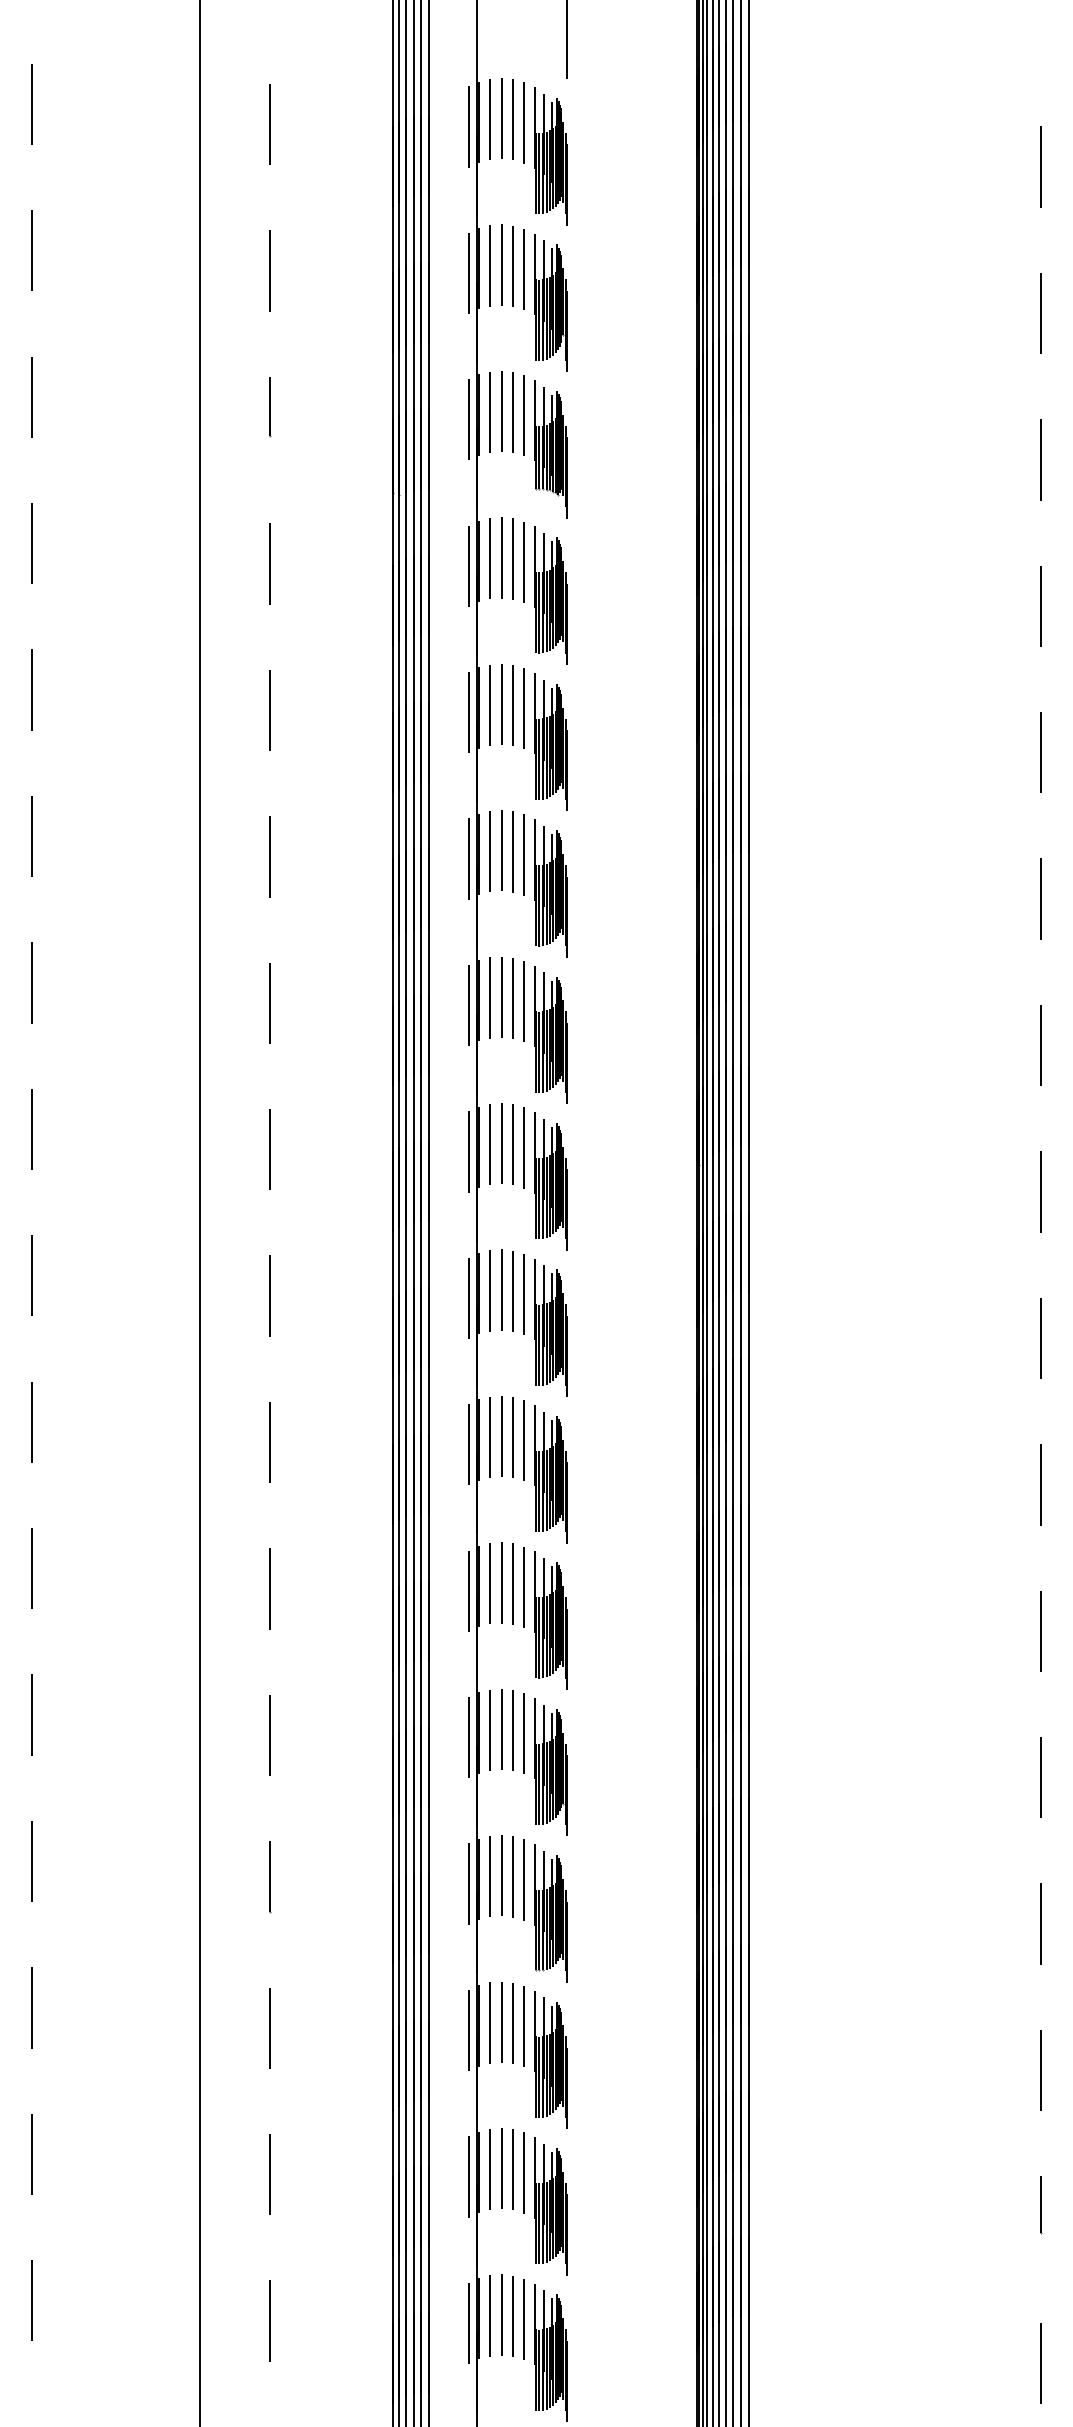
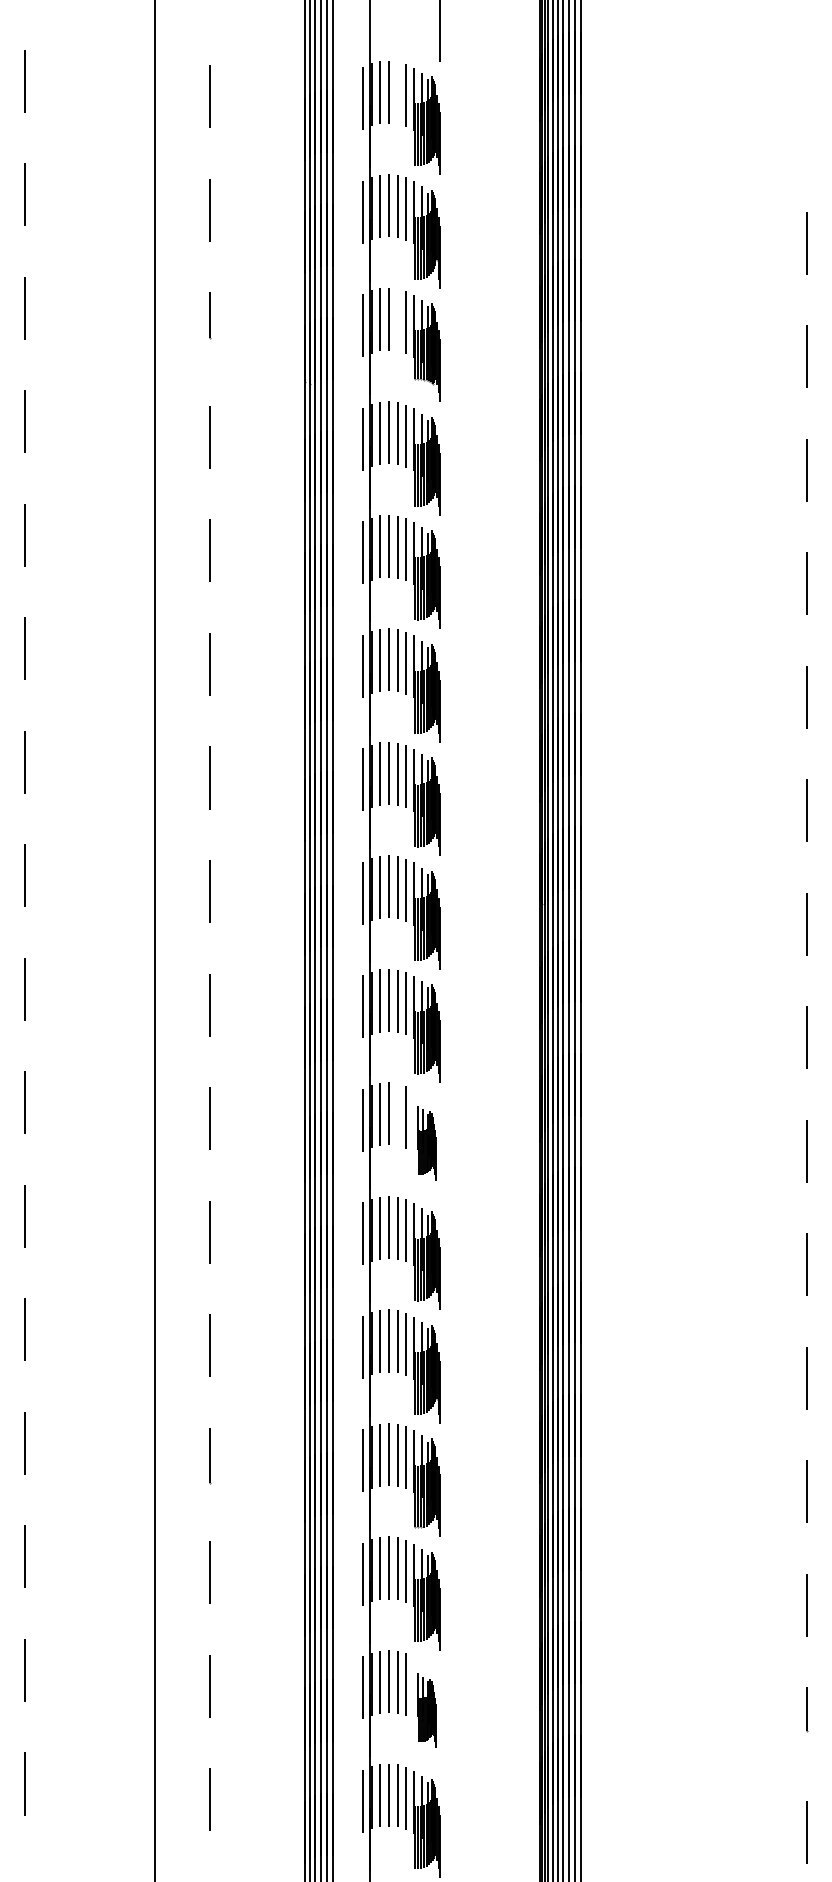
line: (513, 119) -> (398, 92), removed
line: (1040, 166) -> (806, 129), removed
line: (513, 412) -> (398, 319), removed
line: (513, 1437) -> (398, 1114), removed
part: (550, 1474) -> (426, 1143), size x0.7
part: (550, 2206) -> (426, 1710), size x0.7

